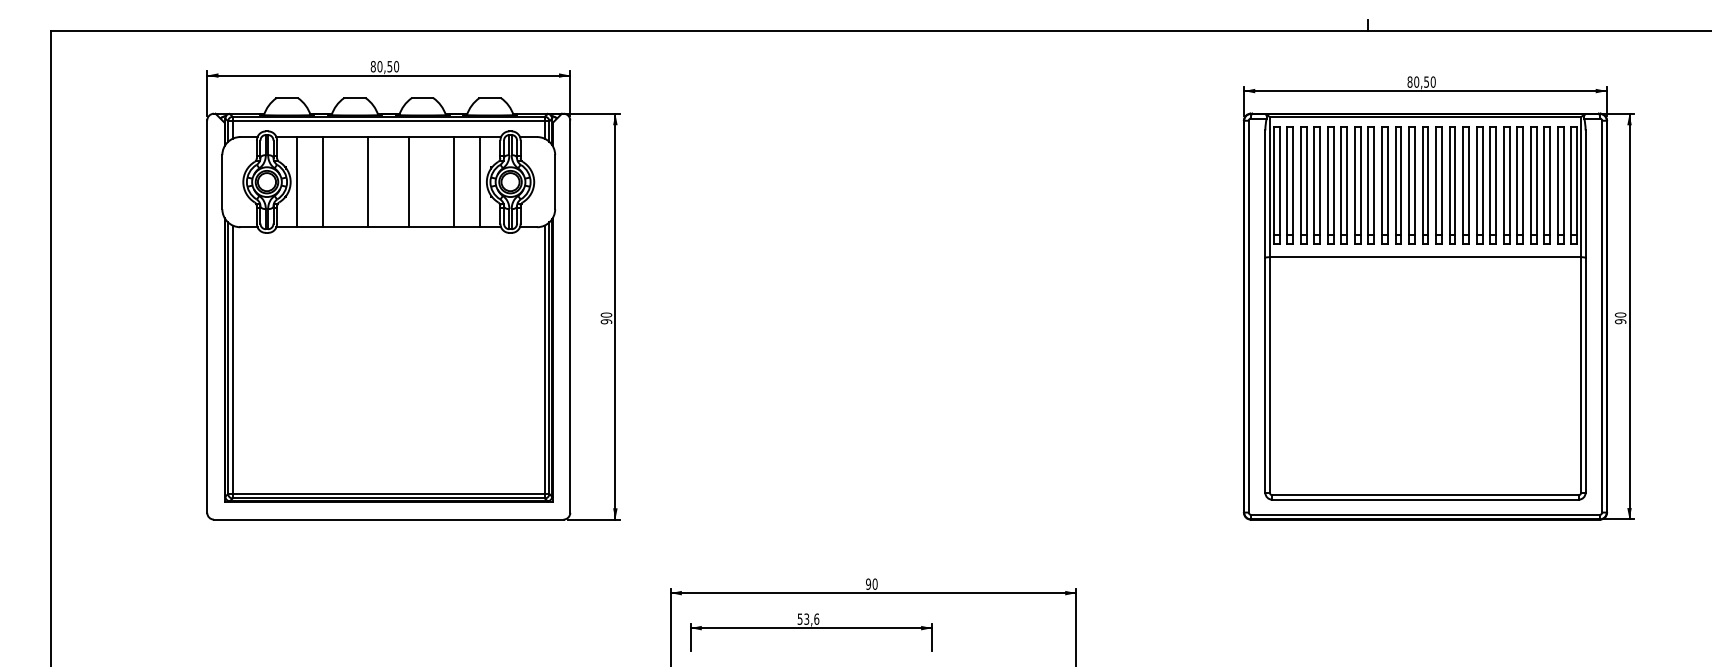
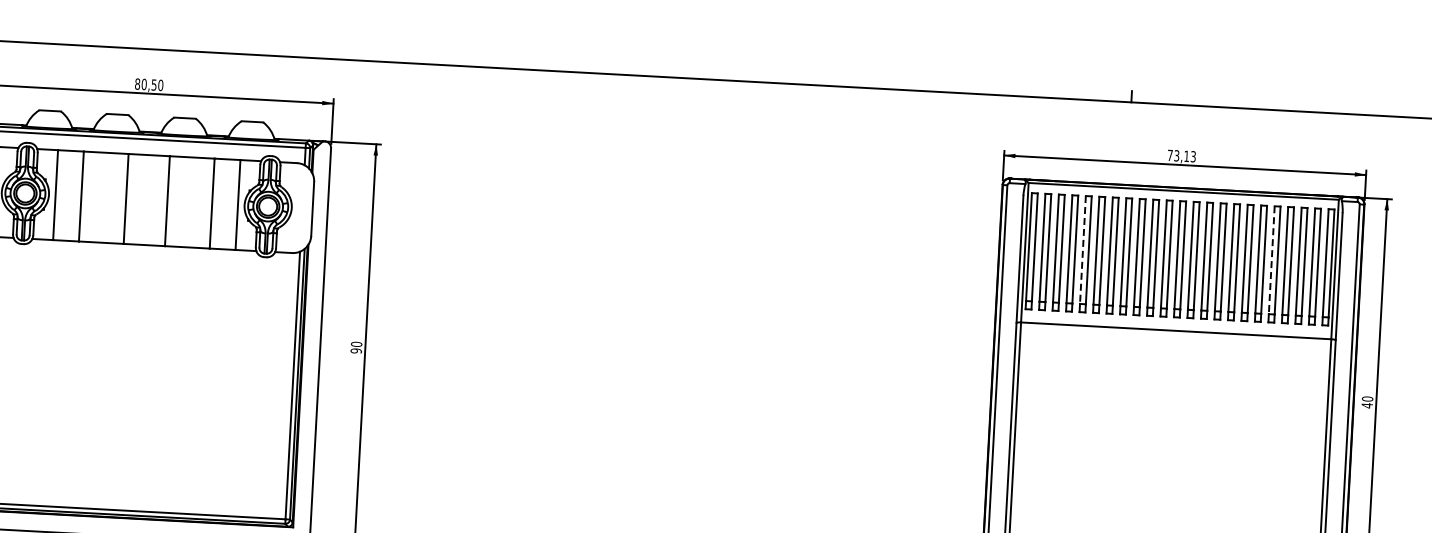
text: (1421, 81) -> (1181, 155), 80,50 -> 73,13
line: (1327, 181) -> (1082, 250), solid -> dashed
line: (1517, 181) -> (1272, 260), solid -> dashed
text: (1620, 321) -> (1367, 405), 90 -> 40

